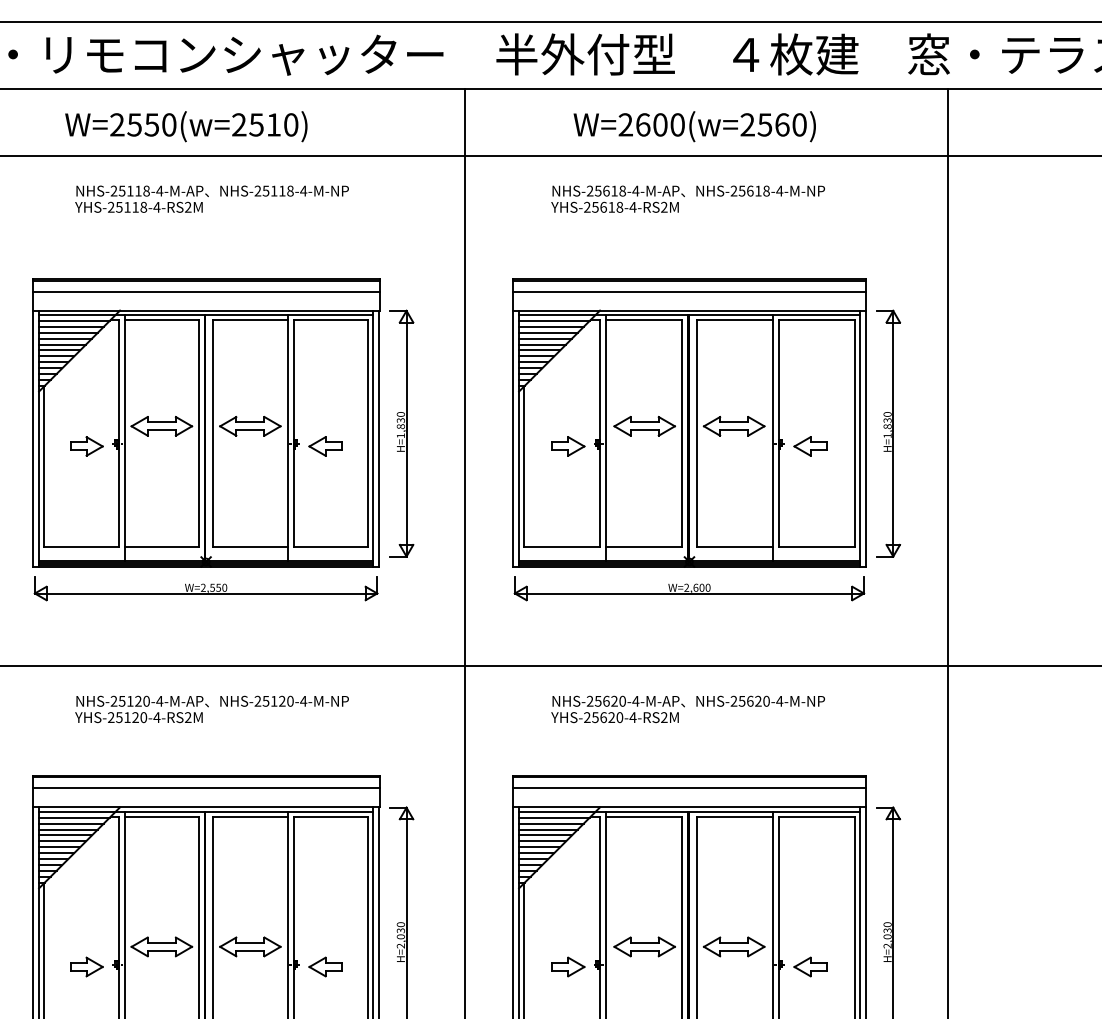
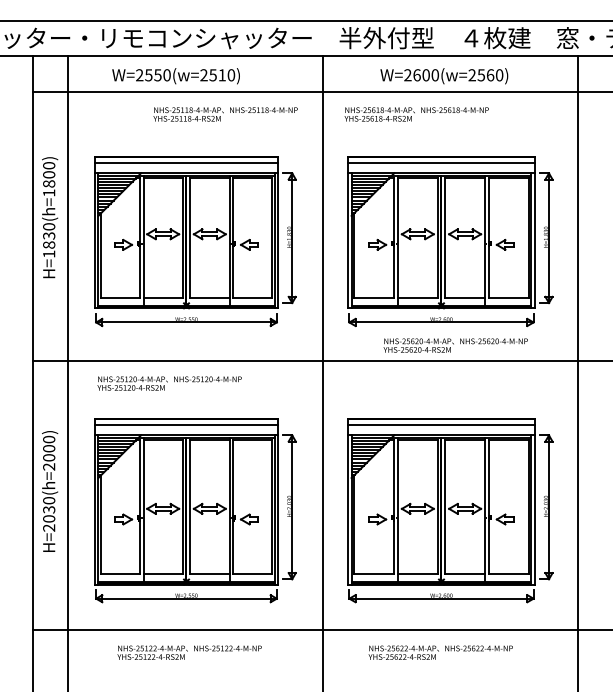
text: (211, 199) -> (225, 114), moved
text: (687, 199) -> (416, 114), moved
text: (211, 709) -> (169, 383), moved
text: (687, 709) -> (455, 345), moved

